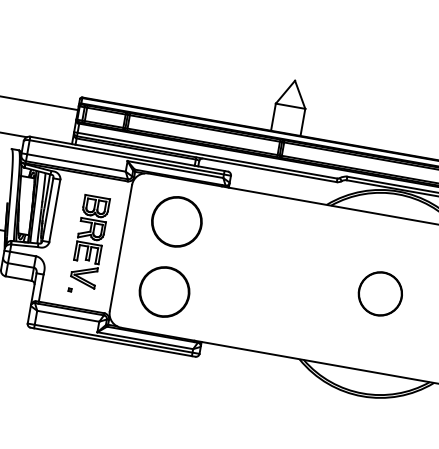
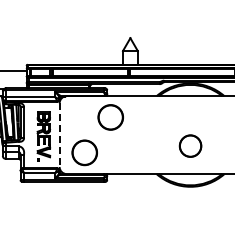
circle: (176, 221) -> (110, 117), moved
line: (120, 248) -> (59, 135), solid -> dashed
part: (380, 292) -> (190, 145), moved

